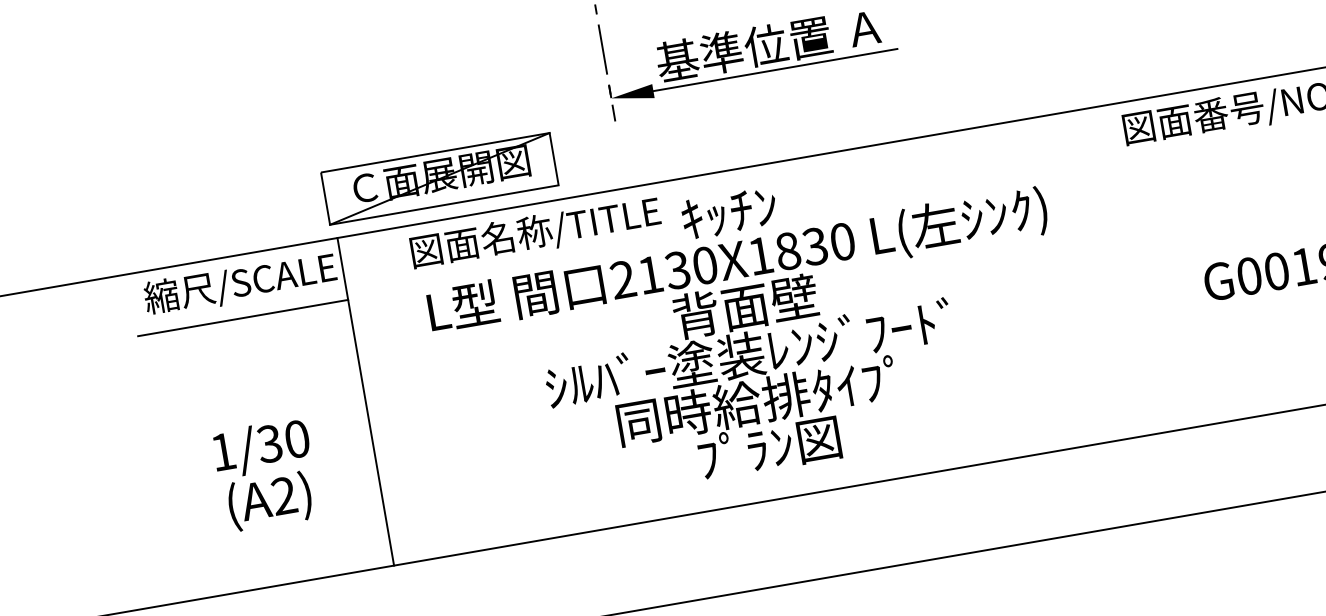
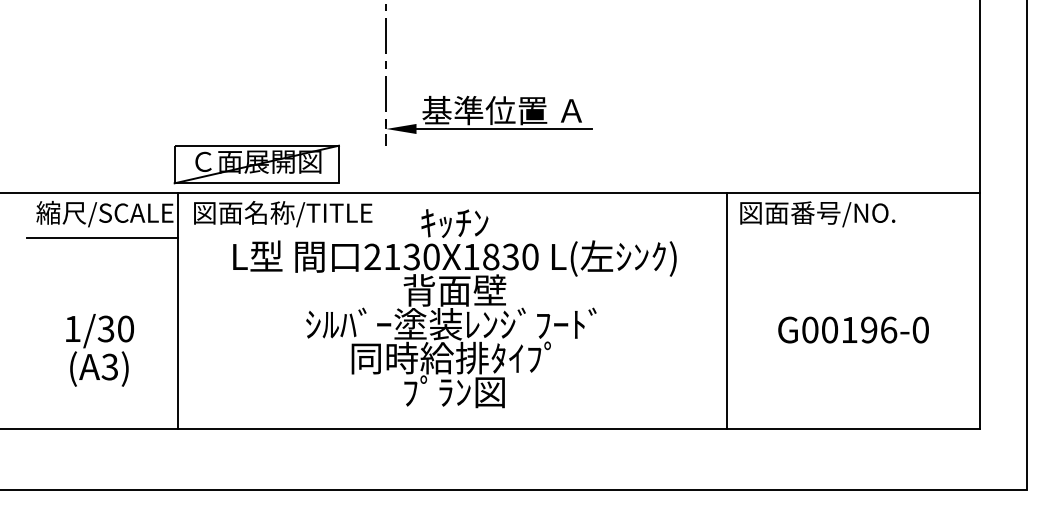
text: (536, 233) -> (283, 214), moved
line: (1128, 269) -> (726, 310), added
text: (283, 496) -> (109, 367), (A2) -> (A3)

